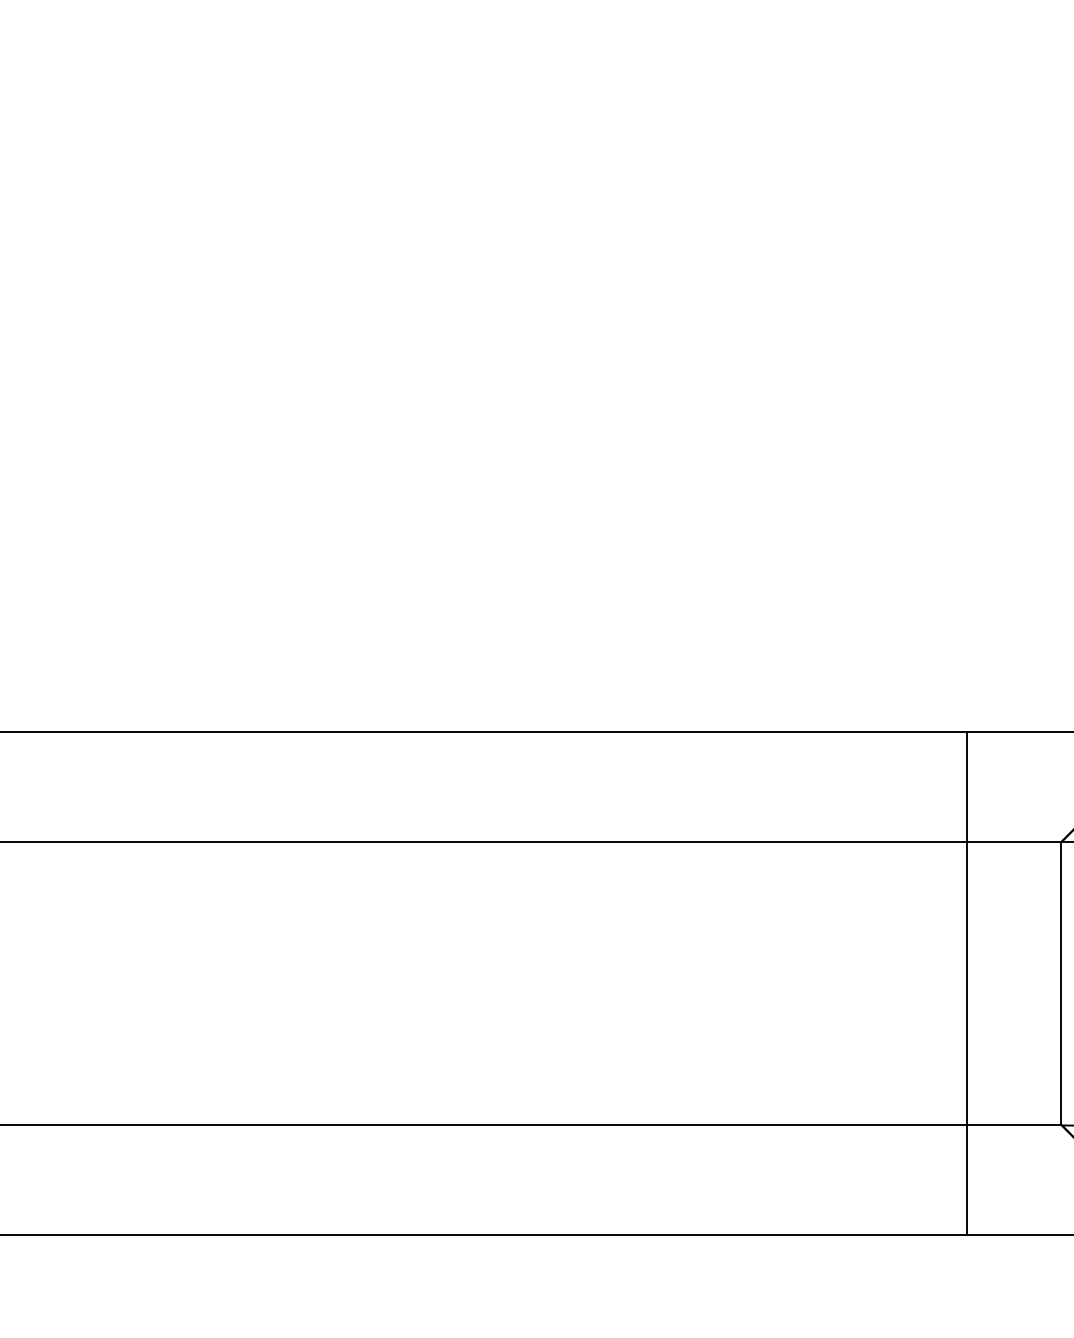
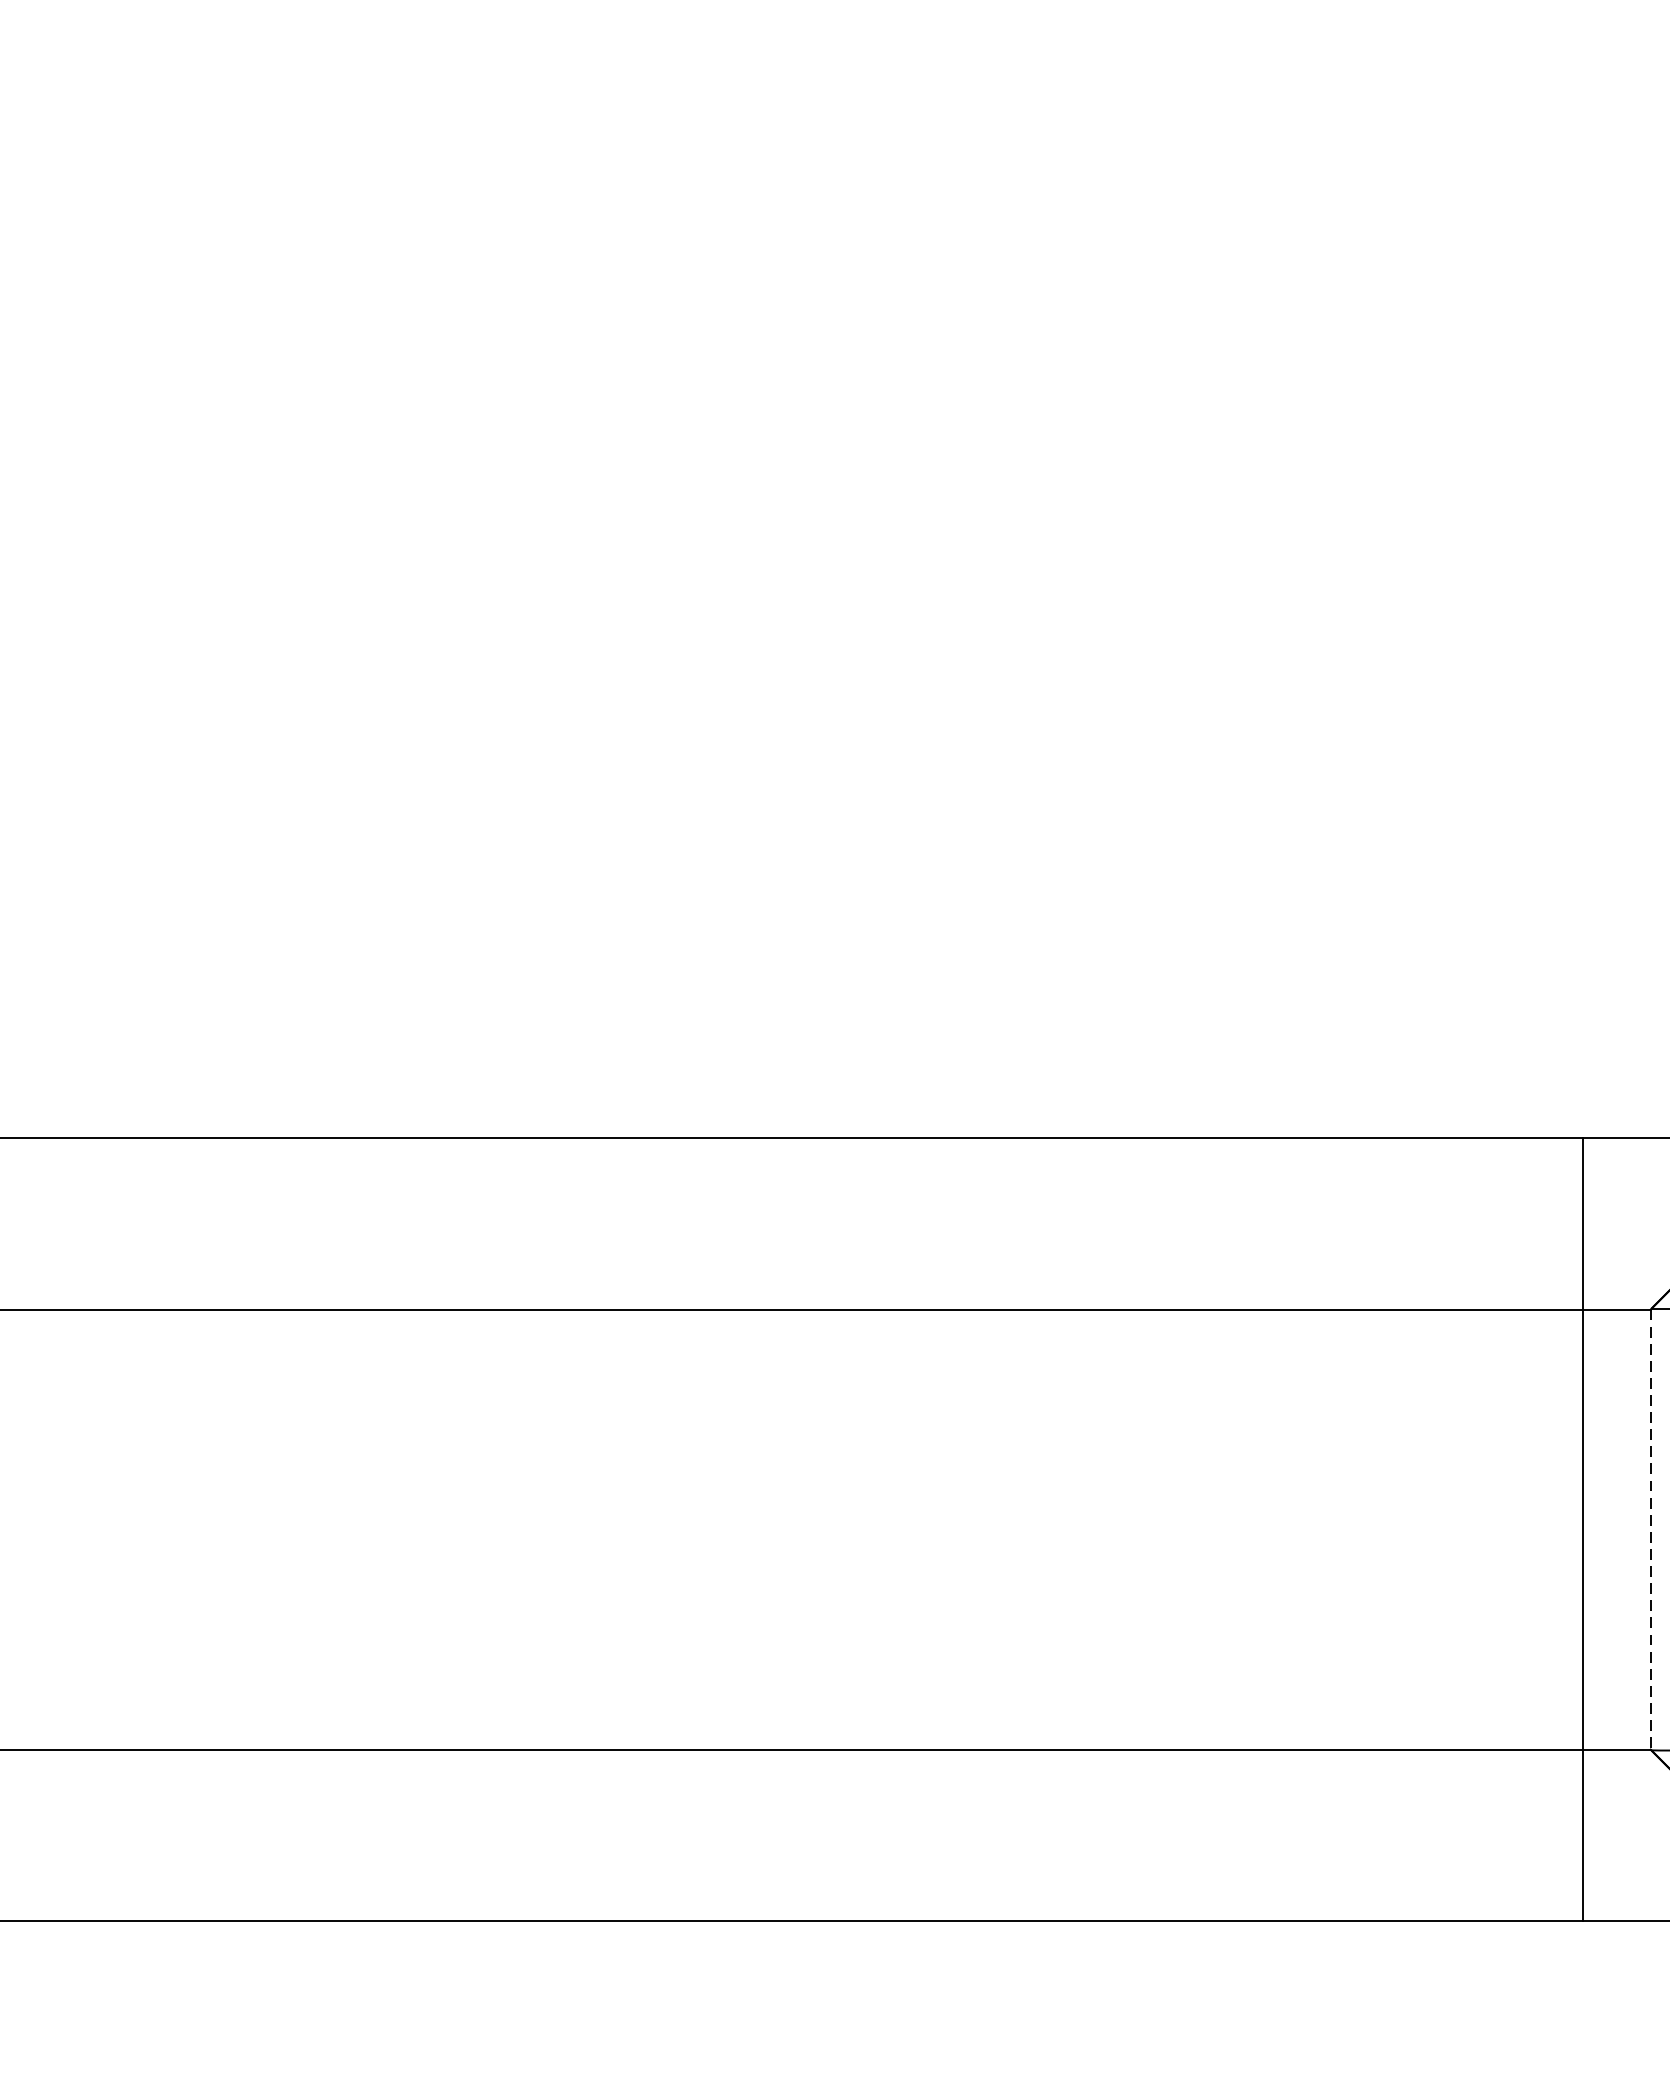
line: (966, 983) -> (1582, 1529), moved
line: (1061, 983) -> (1650, 1529), solid -> dashed

